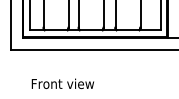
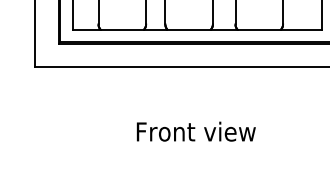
text: (62, 83) -> (195, 131), moved

